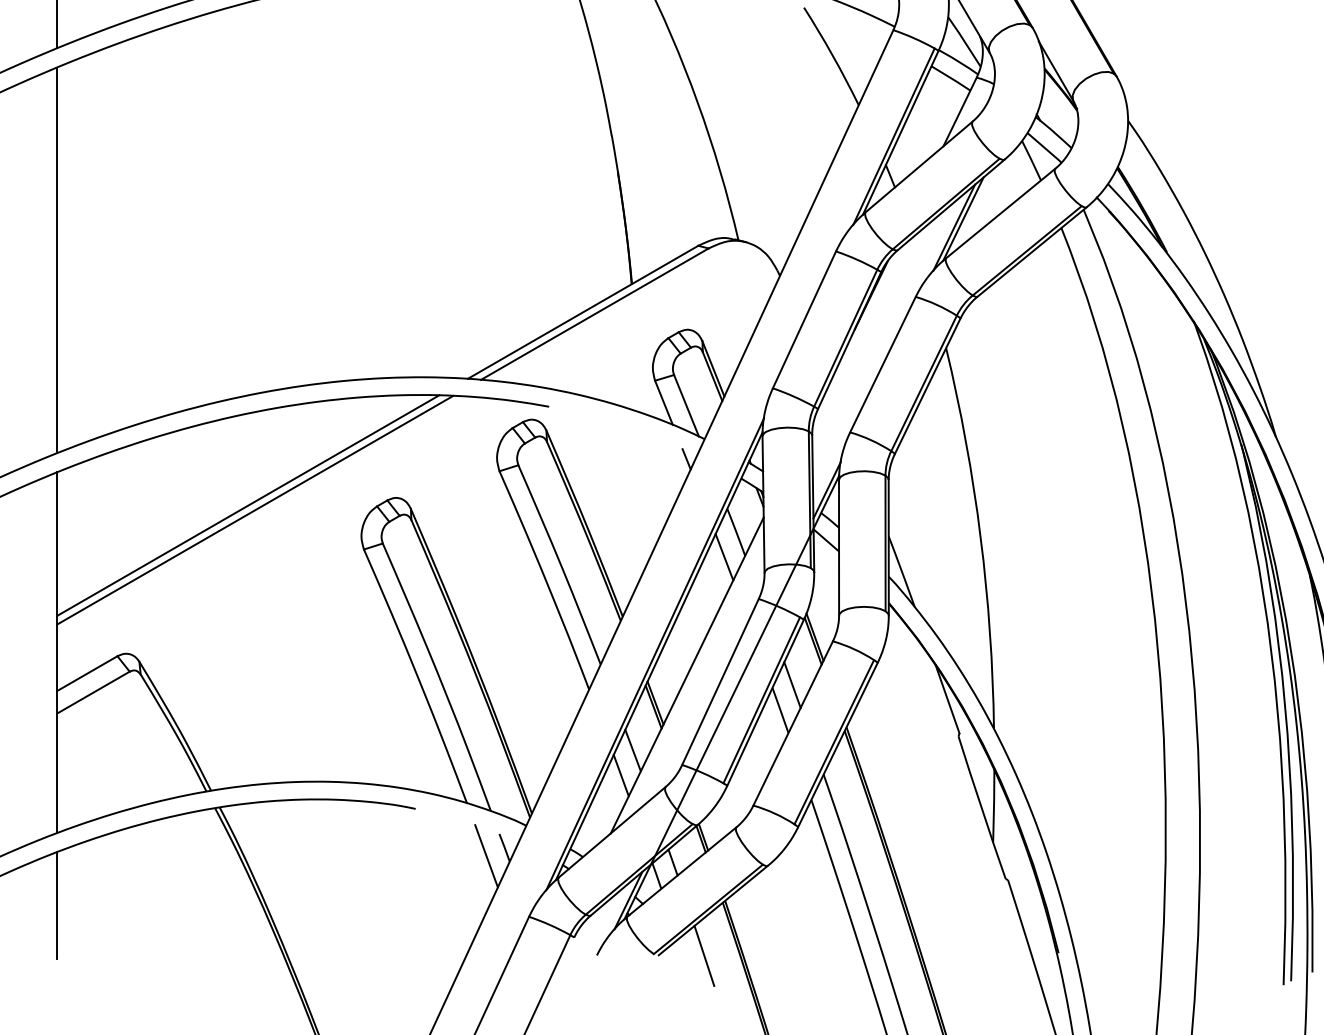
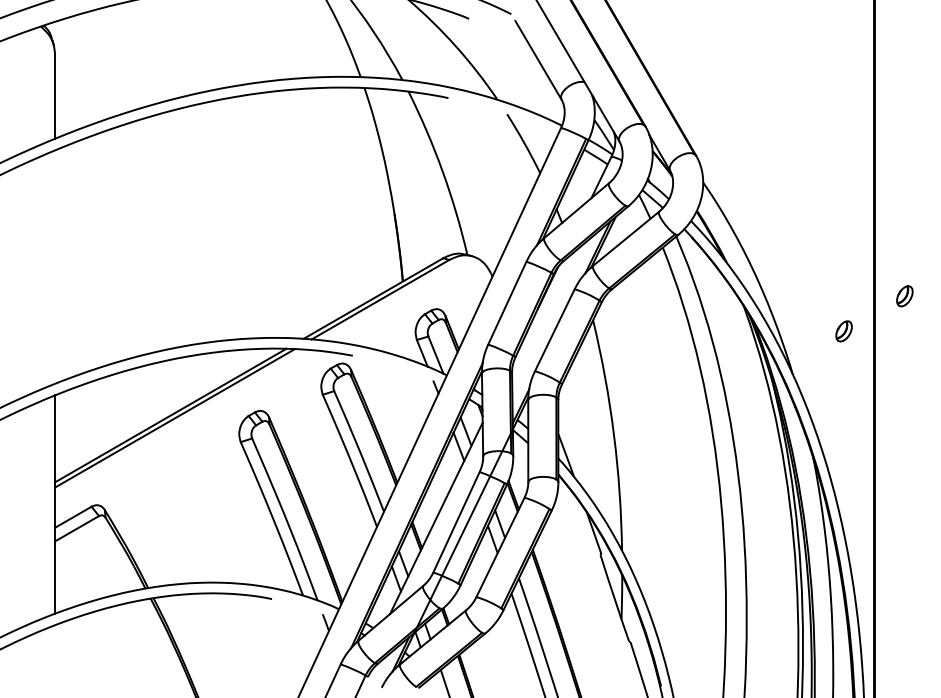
line: (57, 259) -> (55, 266), removed
line: (485, 855) -> (314, 627), removed
line: (57, 905) -> (55, 657), removed

